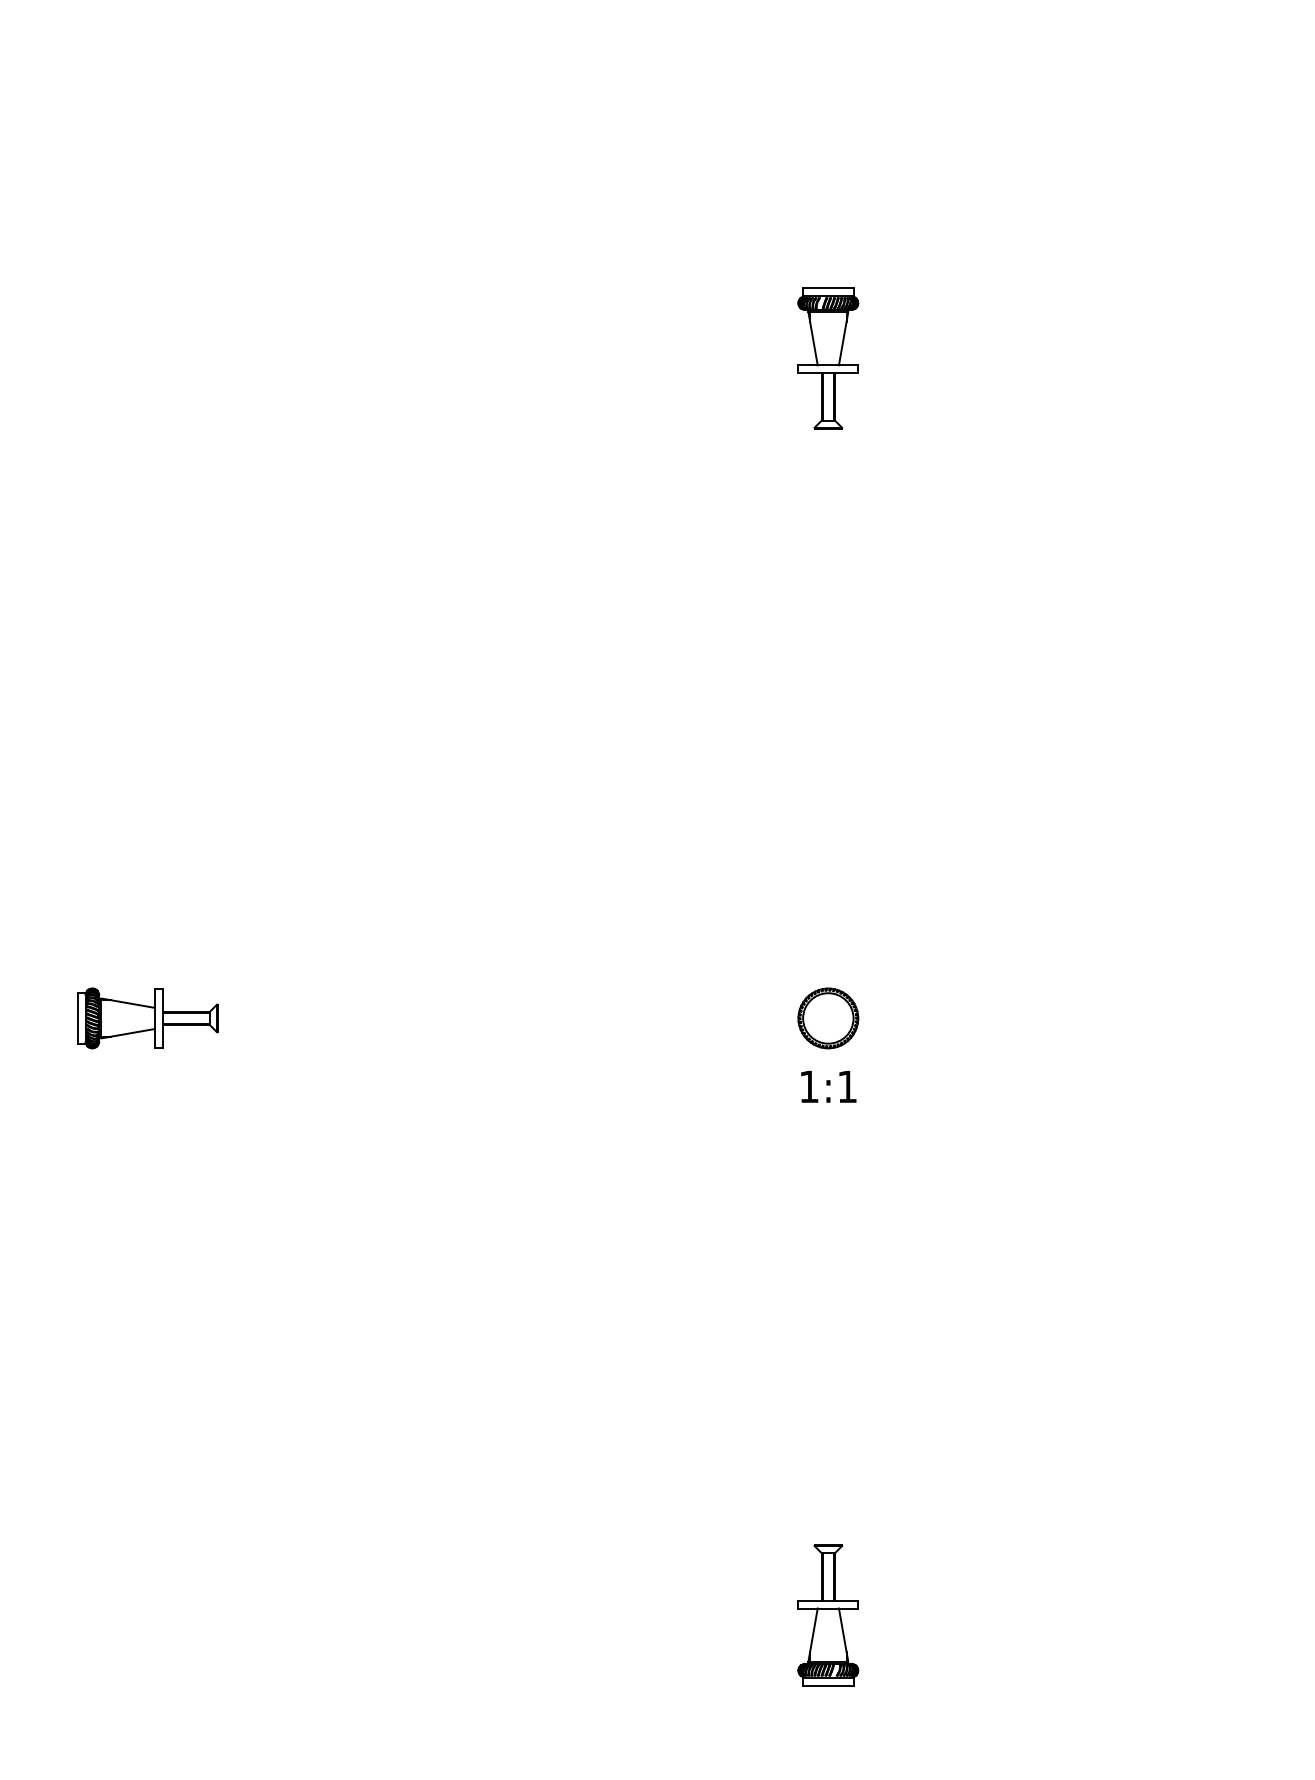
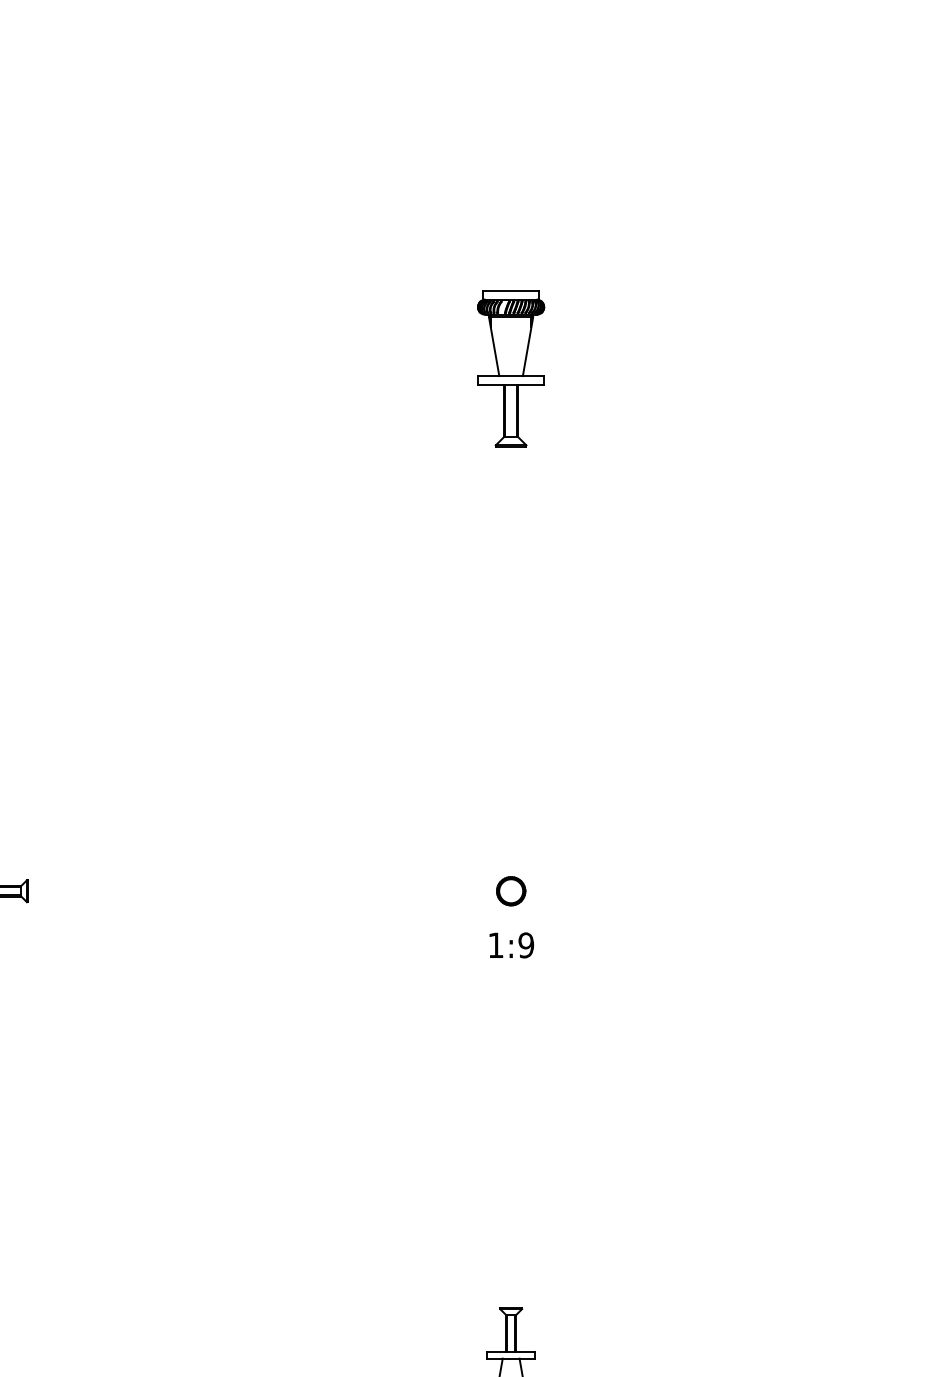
part: (828, 358) -> (511, 368), size x1.4
part: (828, 1018) -> (511, 891), size x0.6
text: (847, 1086) -> (526, 945), 1:1 -> 1:9

